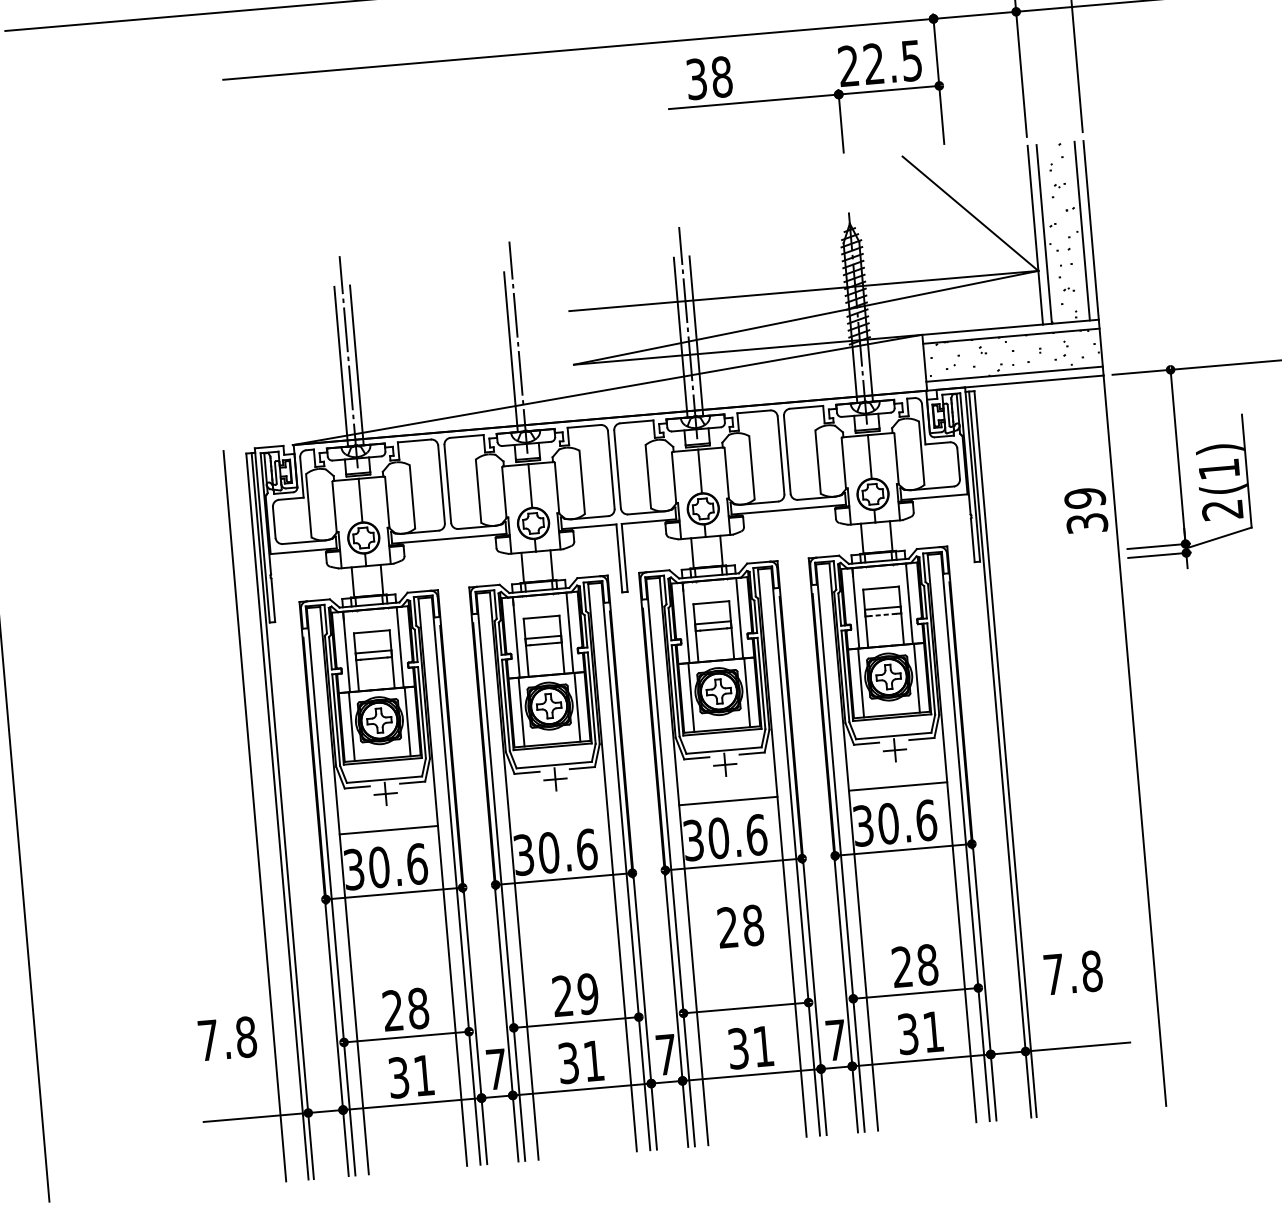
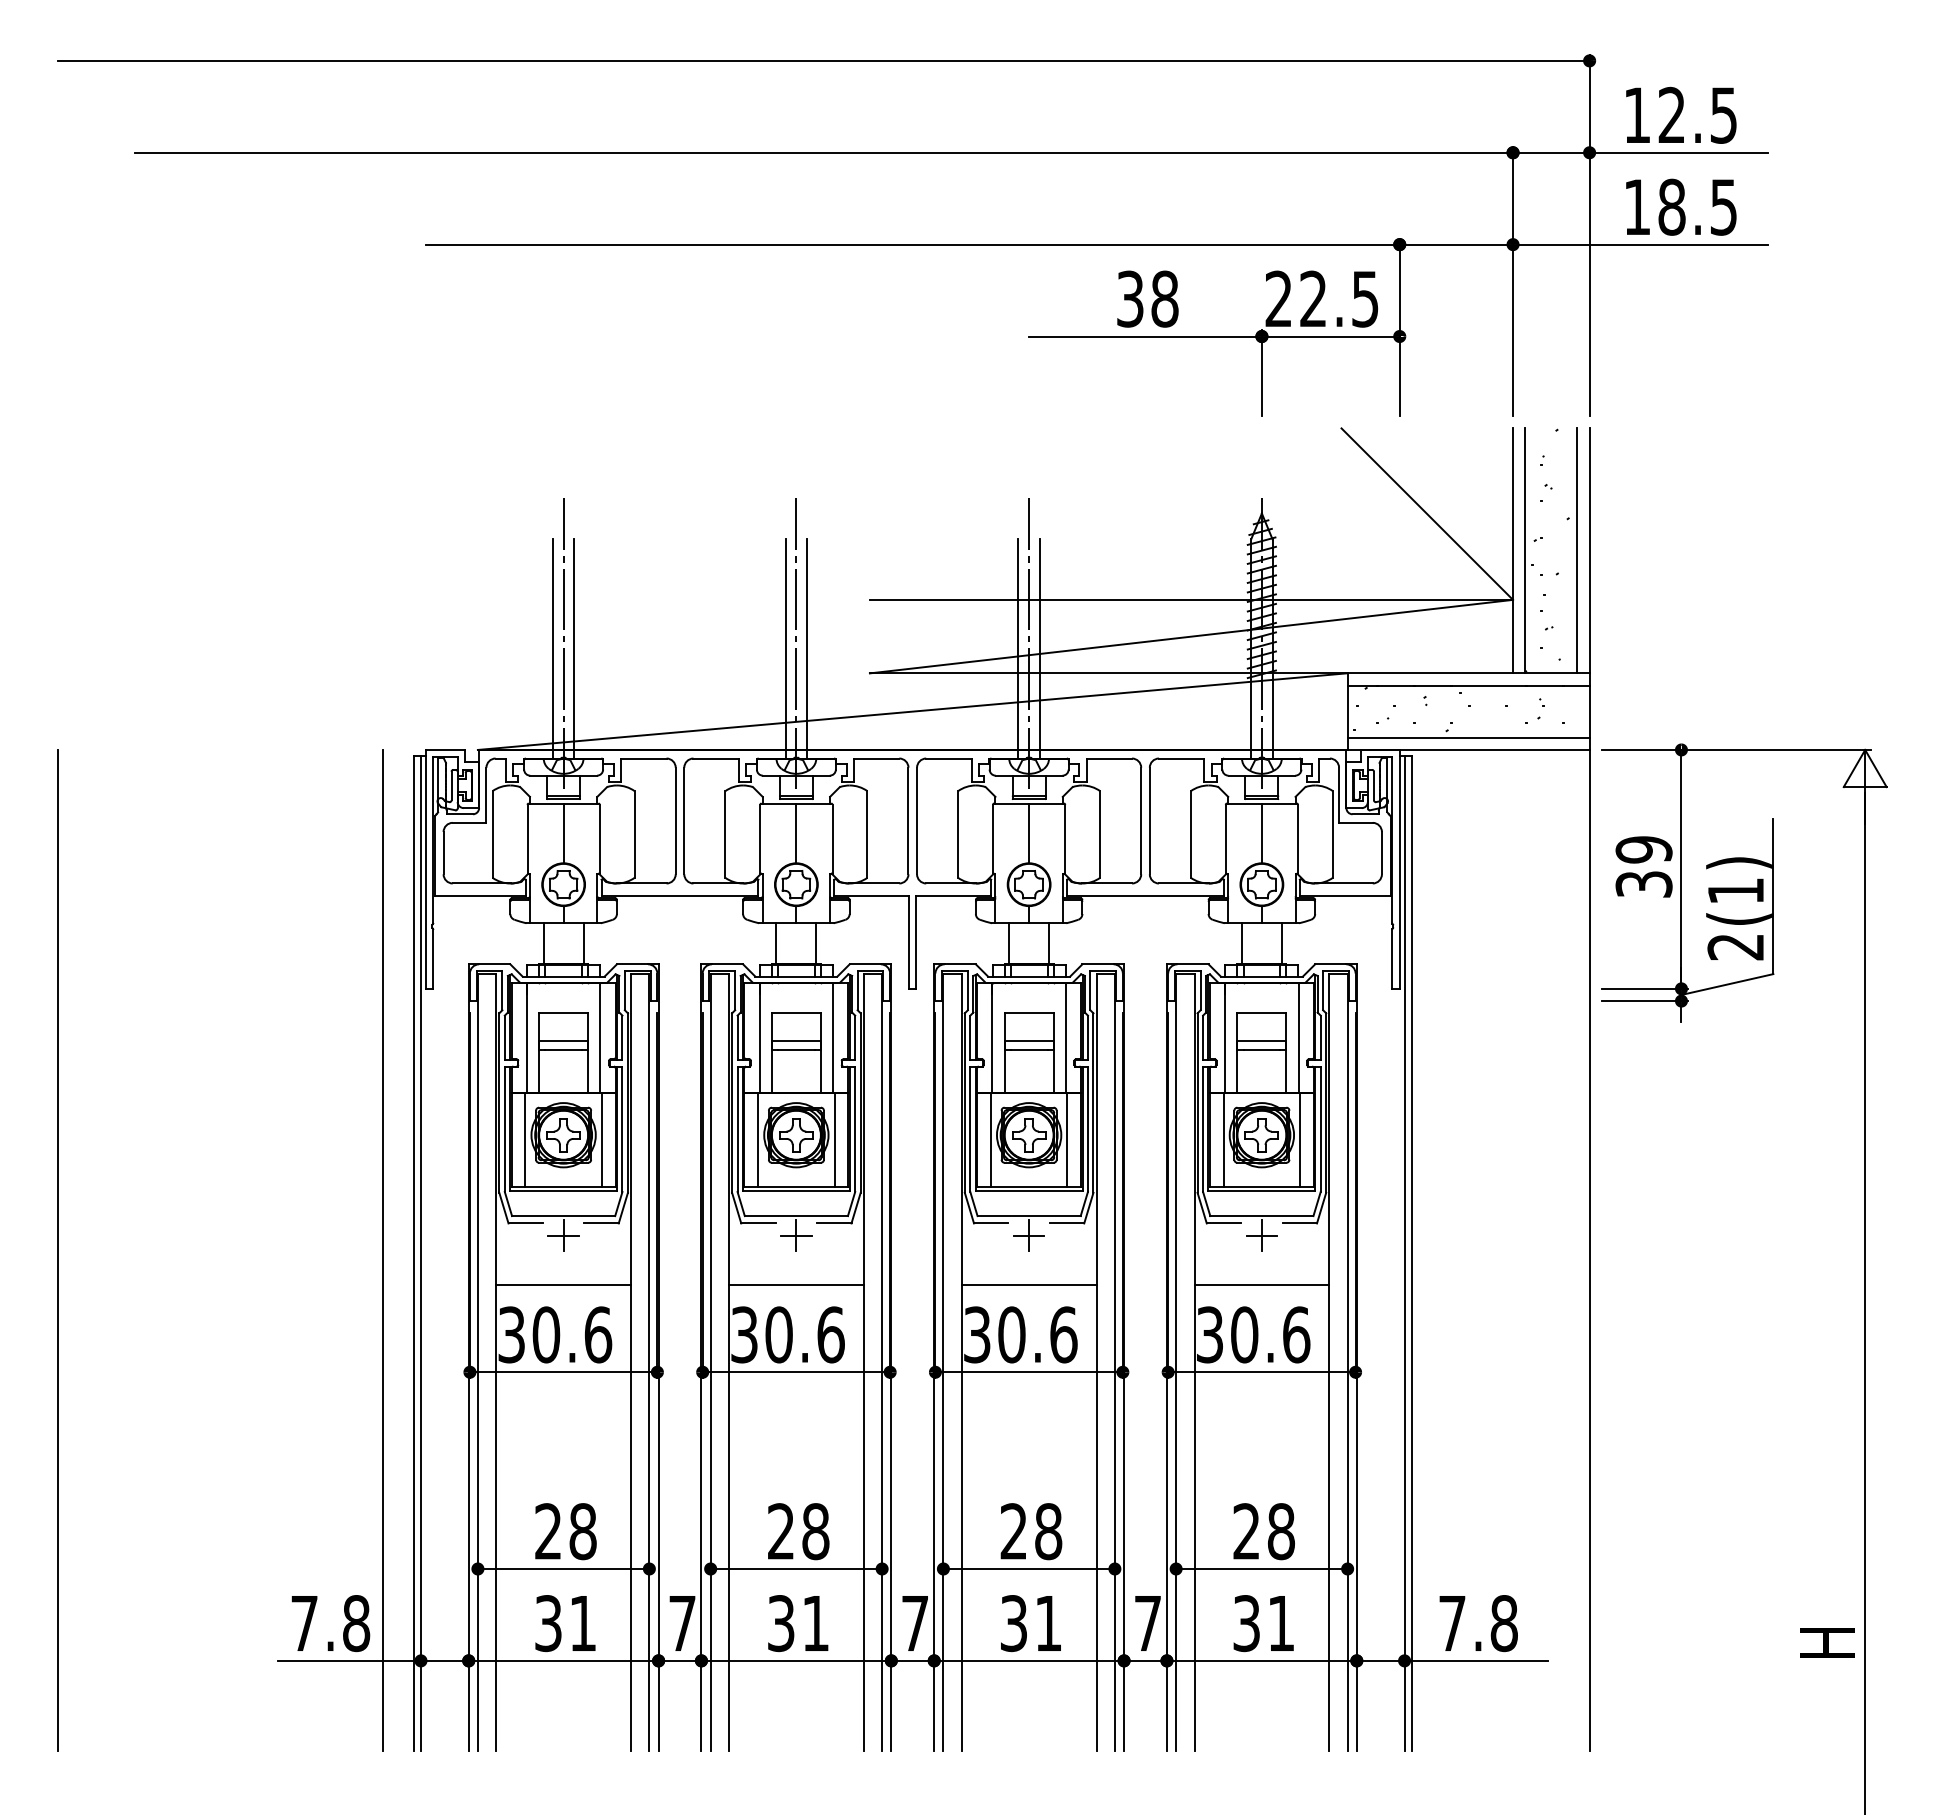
text: (709, 77) -> (1147, 298), moved
line: (526, 350) -> (807, 648), added
text: (1085, 510) -> (1643, 866), moved
line: (883, 615) -> (1261, 1050), dashed -> solid
line: (558, 815) -> (796, 1285), added
text: (740, 926) -> (1031, 1531), moved
text: (1073, 972) -> (1478, 1623), moved
text: (587, 993) -> (815, 1531), 29 -> 28
text: (227, 1038) -> (330, 1623), moved

